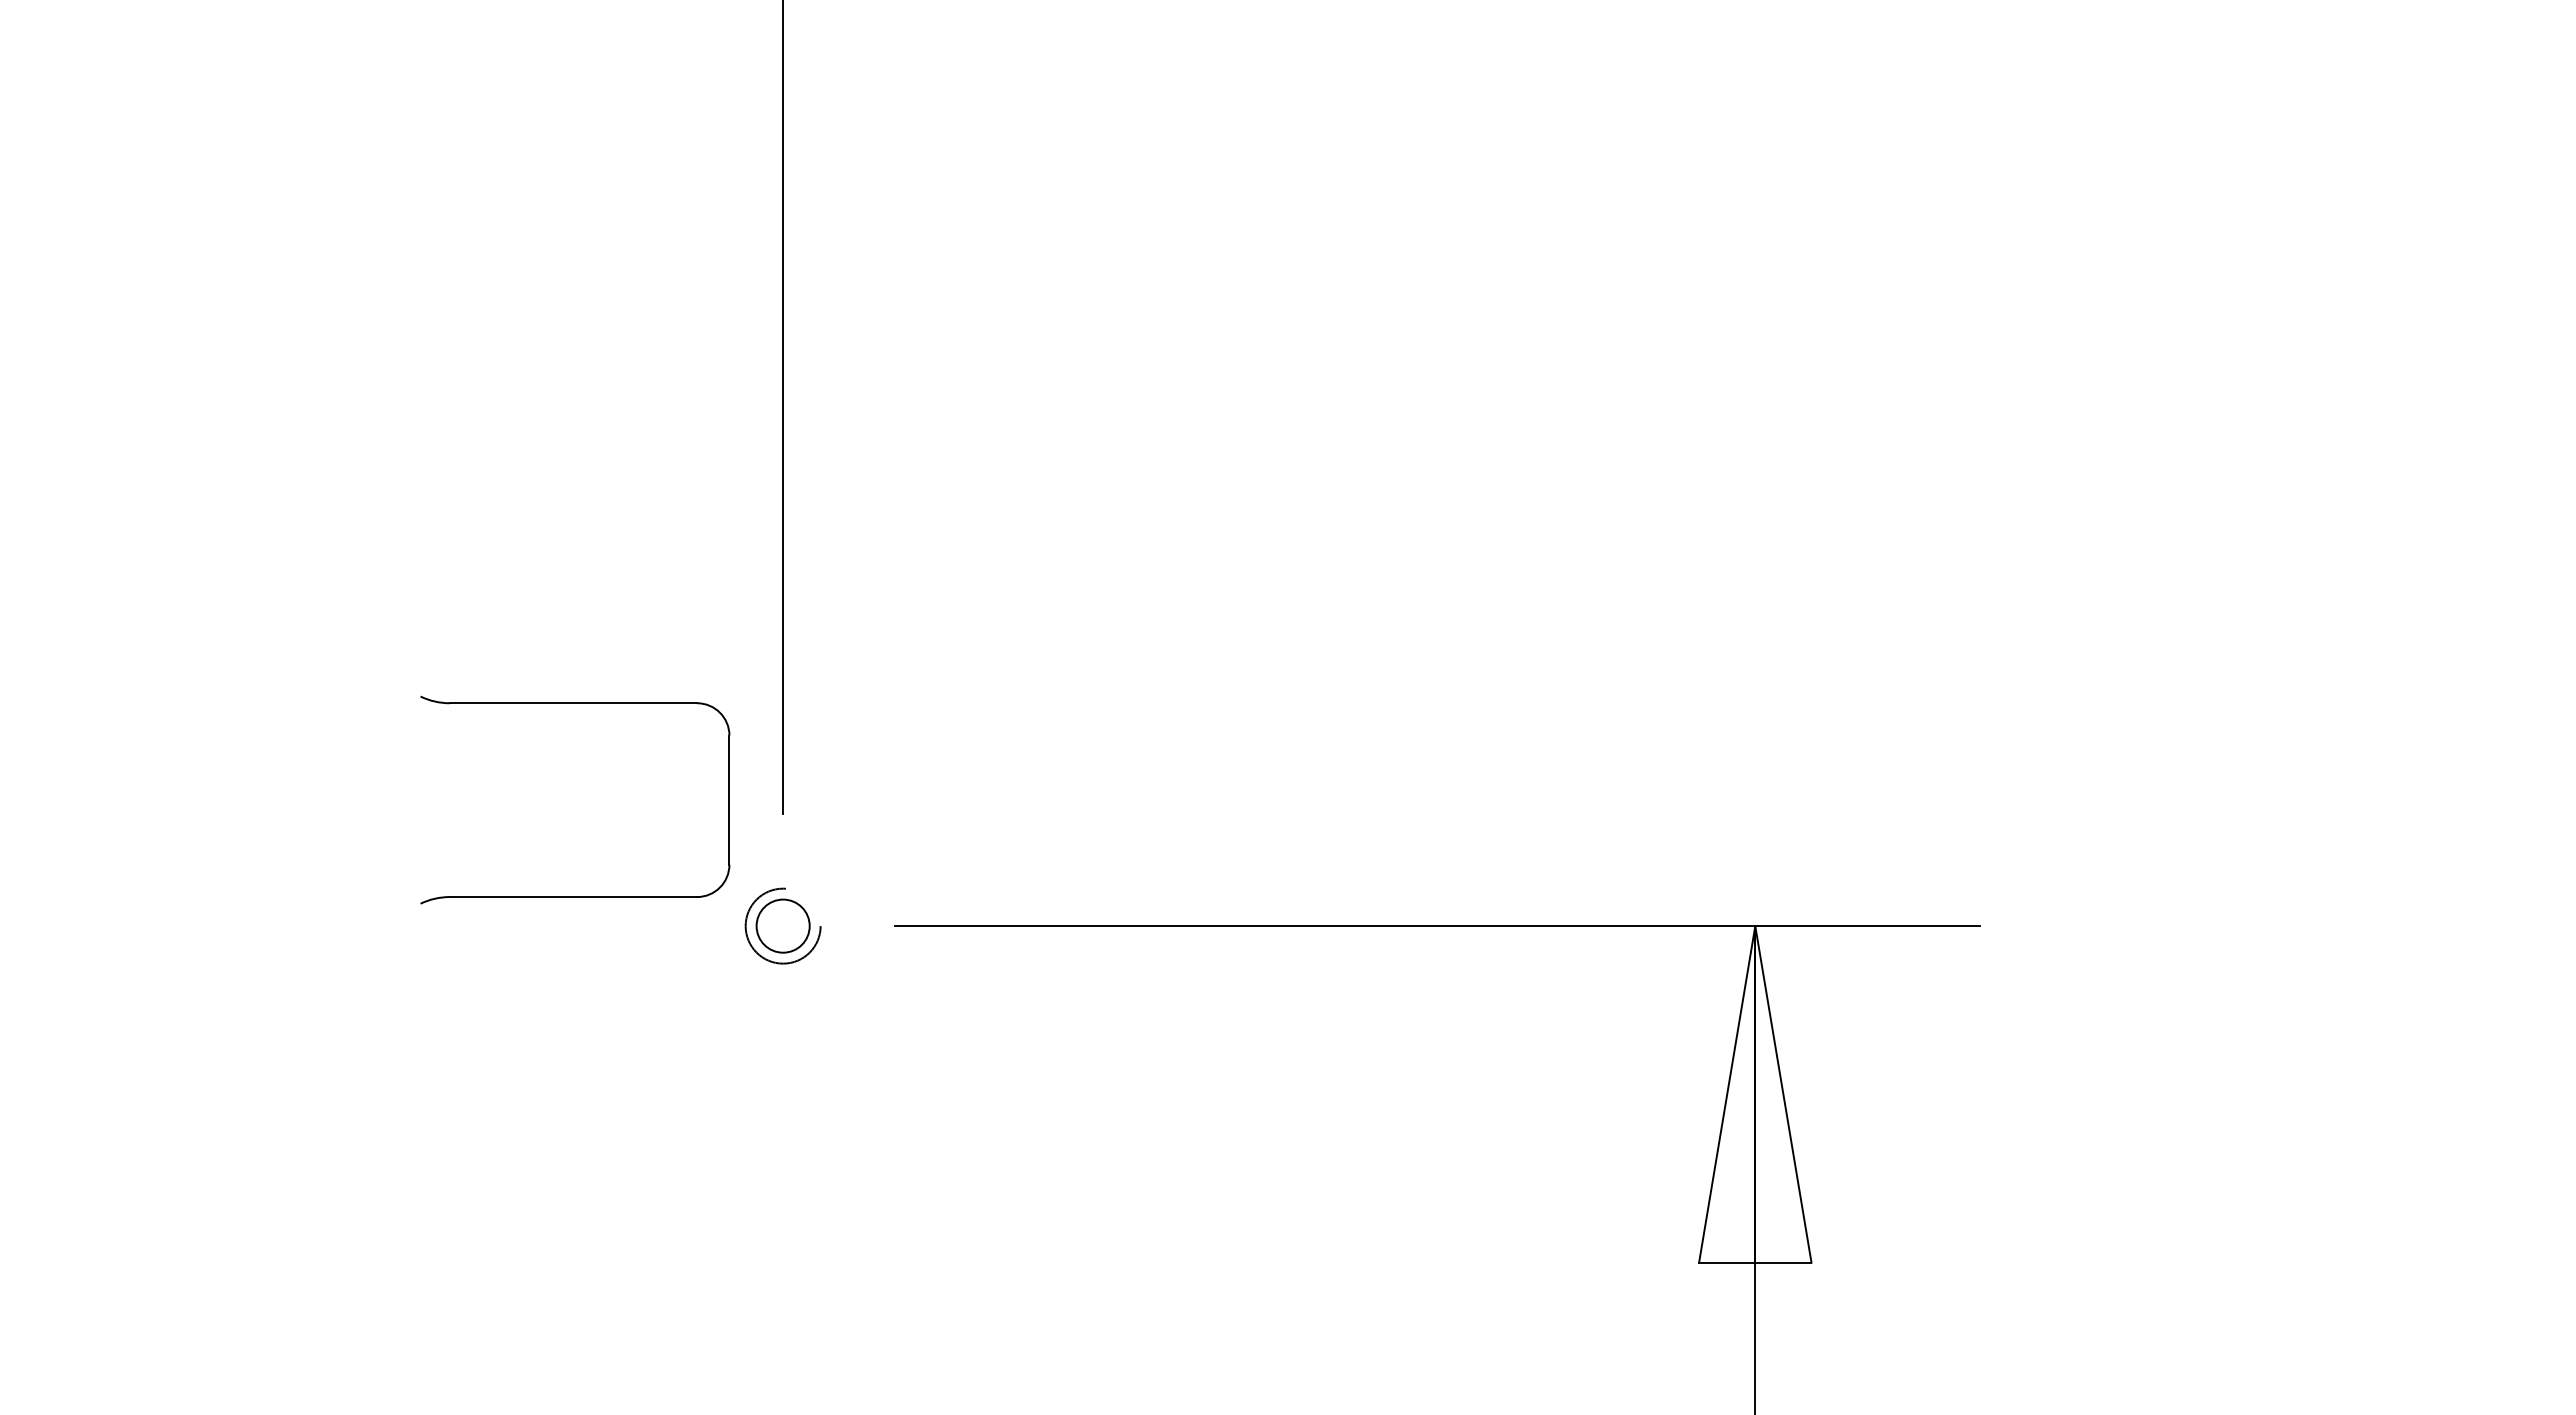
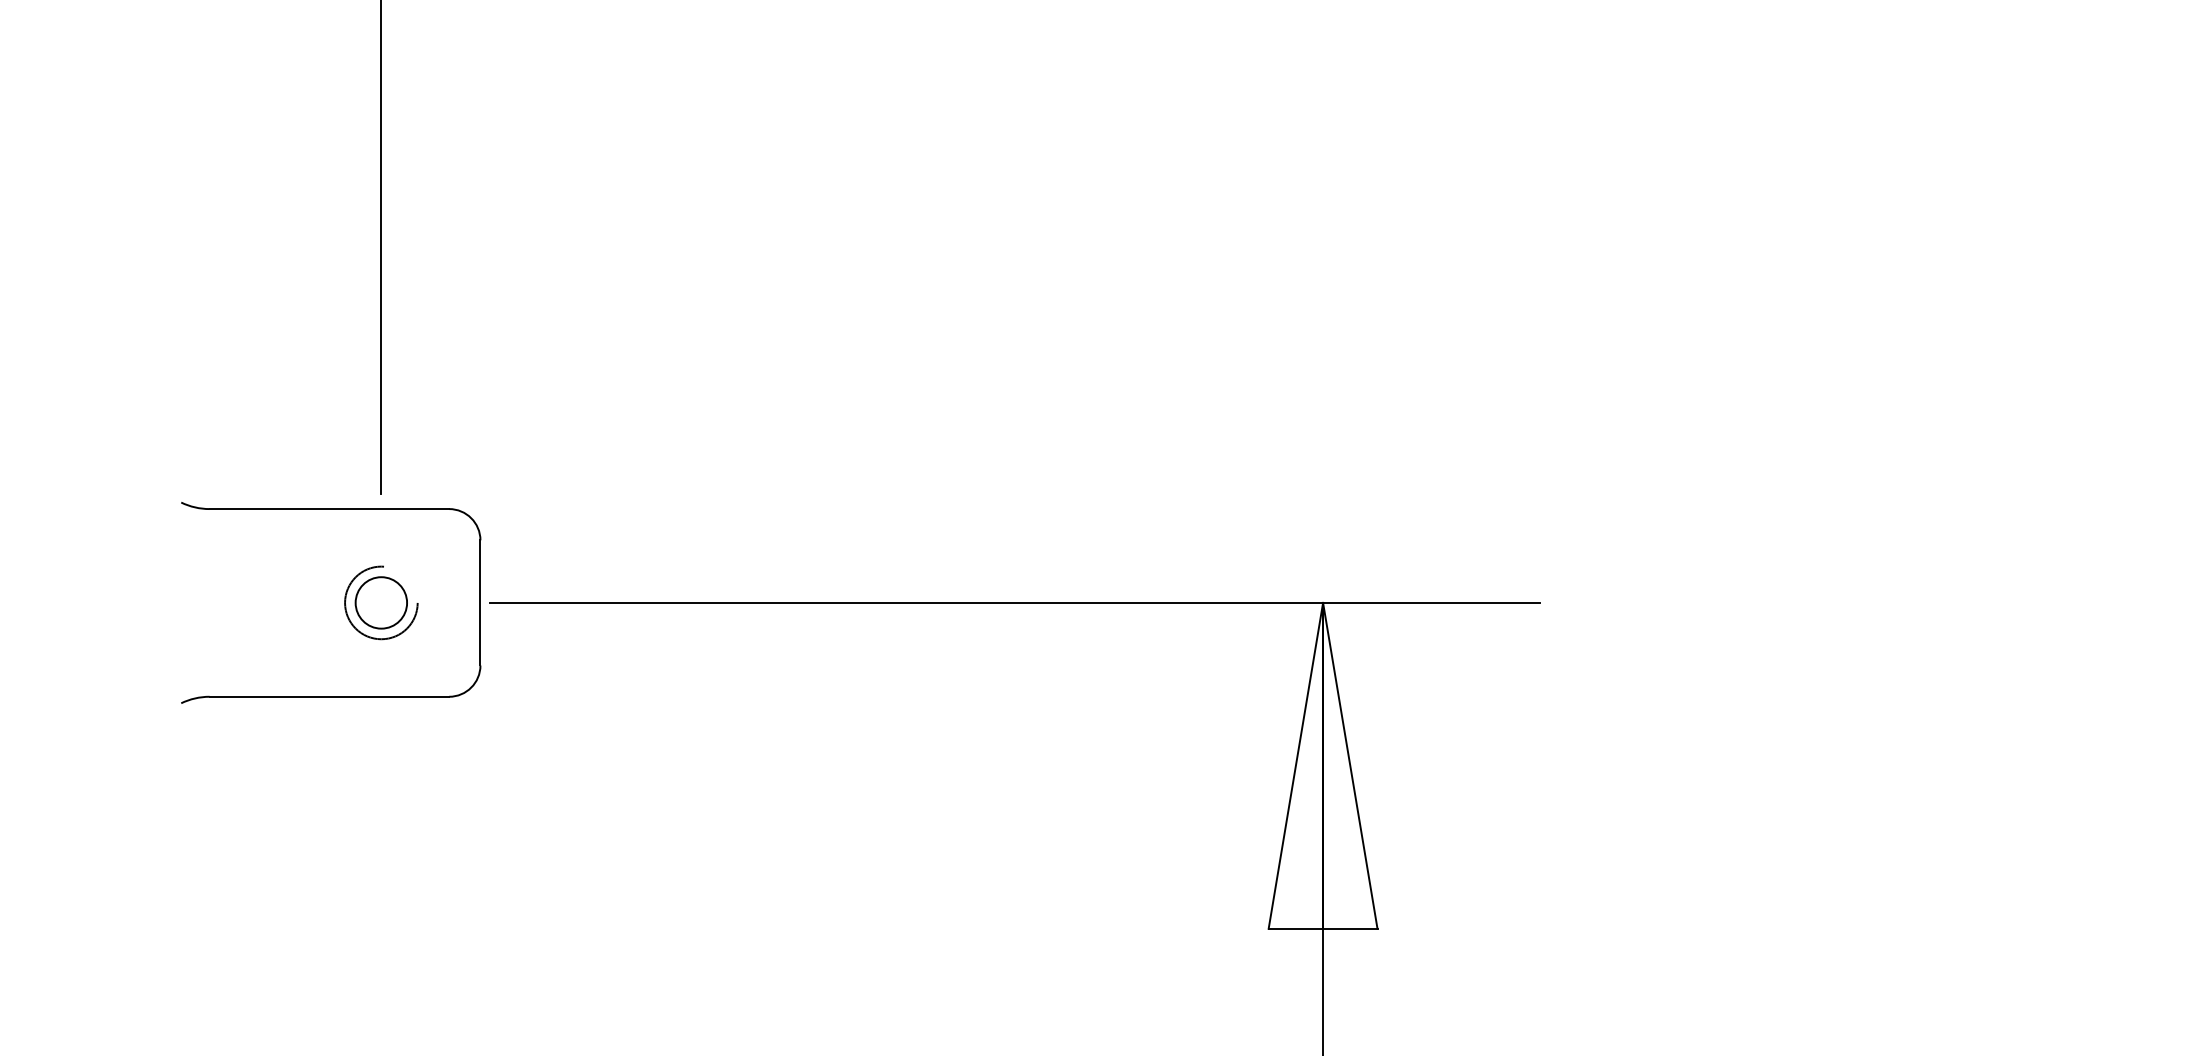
part: (575, 896) -> (331, 696), moved

